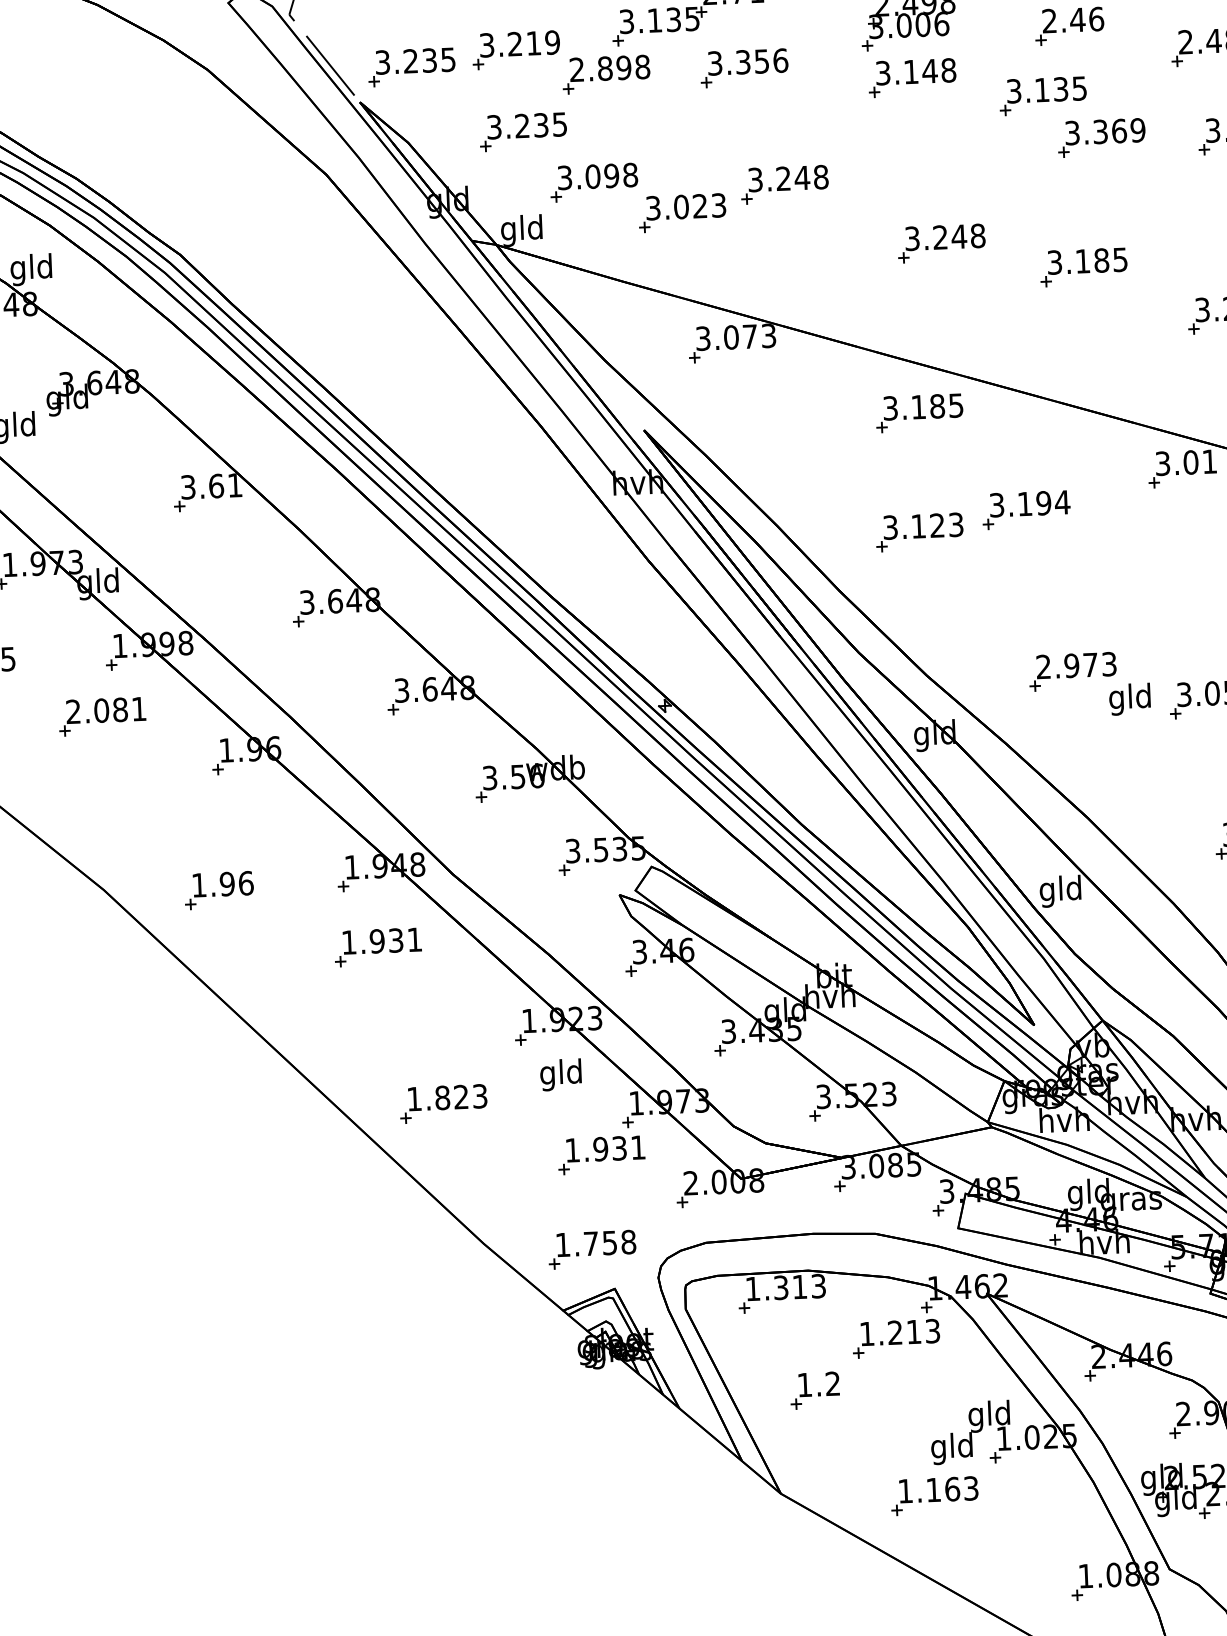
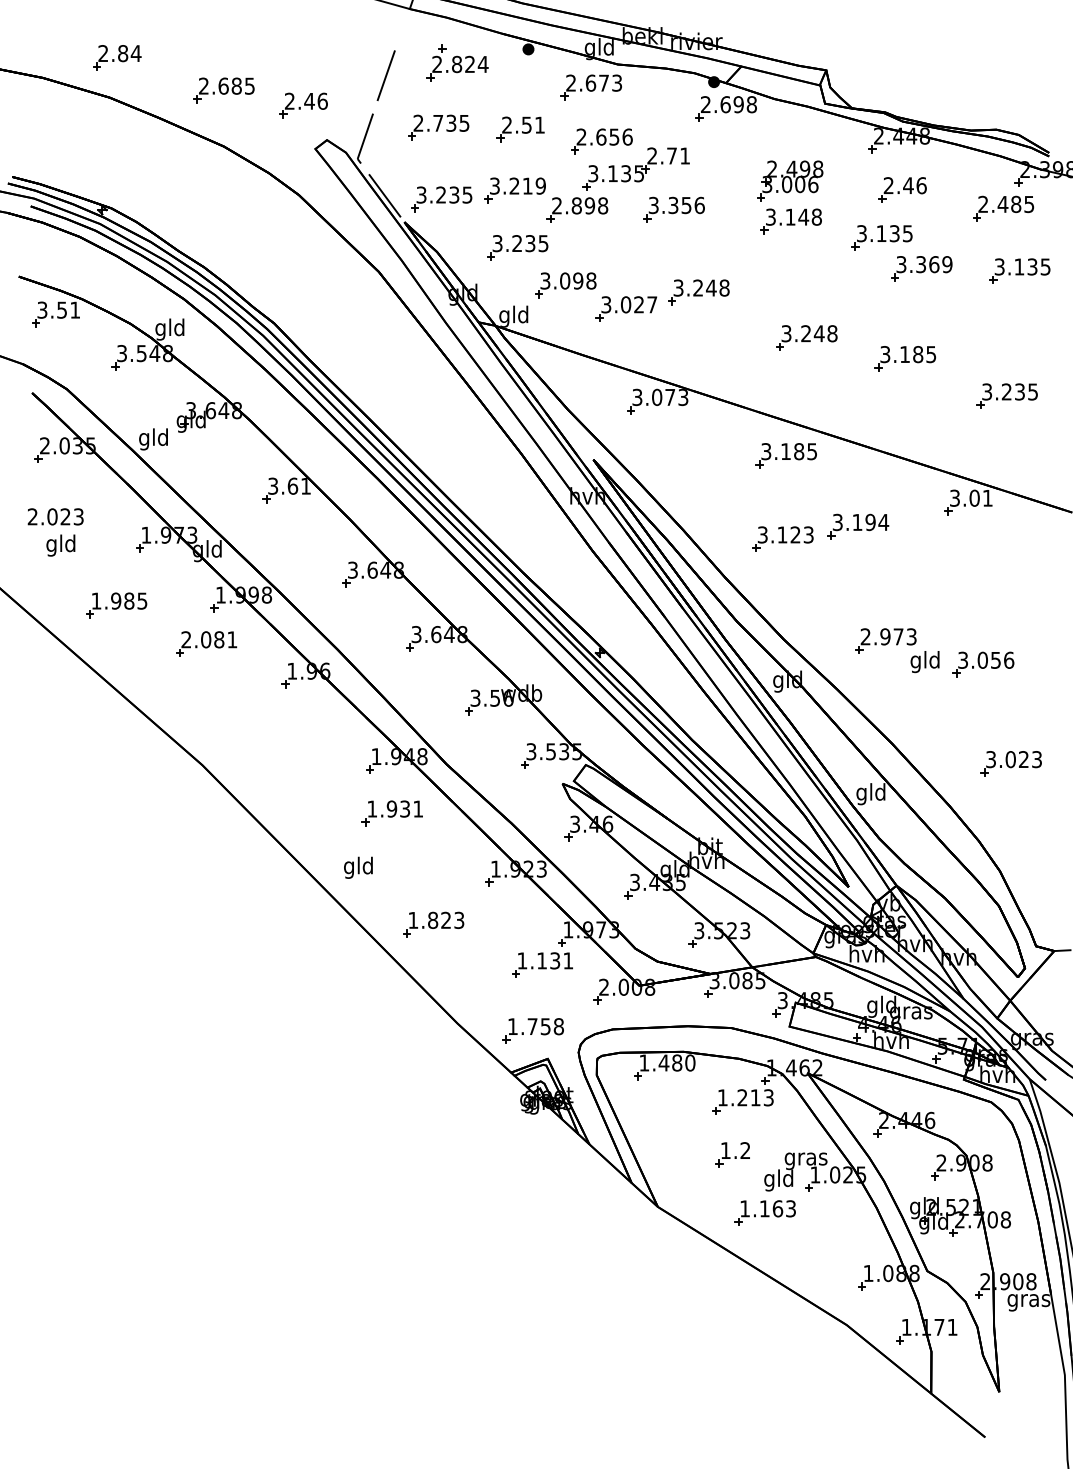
text: (719, 204) -> (652, 304), 3.023 -> 3.027
part: (218, 889) -> (282, 768), removed
text: (561, 1074) -> (358, 867), moved
text: (601, 1148) -> (542, 960), 1.931 -> 1.131
text: (798, 1286) -> (676, 1062), 1.313 -> 1.480
part: (814, 1390) -> (732, 1154), moved
text: (988, 1417) -> (805, 1159), gld -> gras

